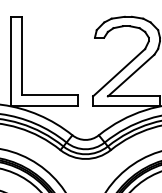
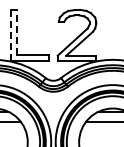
line: (23, 54) -> (17, 31), solid -> dashed
line: (11, 61) -> (10, 35), solid -> dashed

